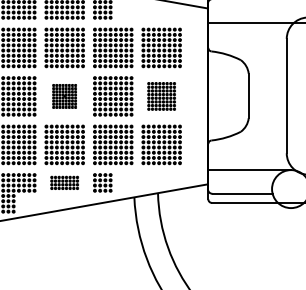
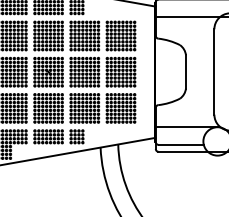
part: (64, 96) -> (48, 72), size x1.67
part: (161, 96) -> (120, 72), size x1.43
part: (64, 182) -> (48, 136), size x1.43

